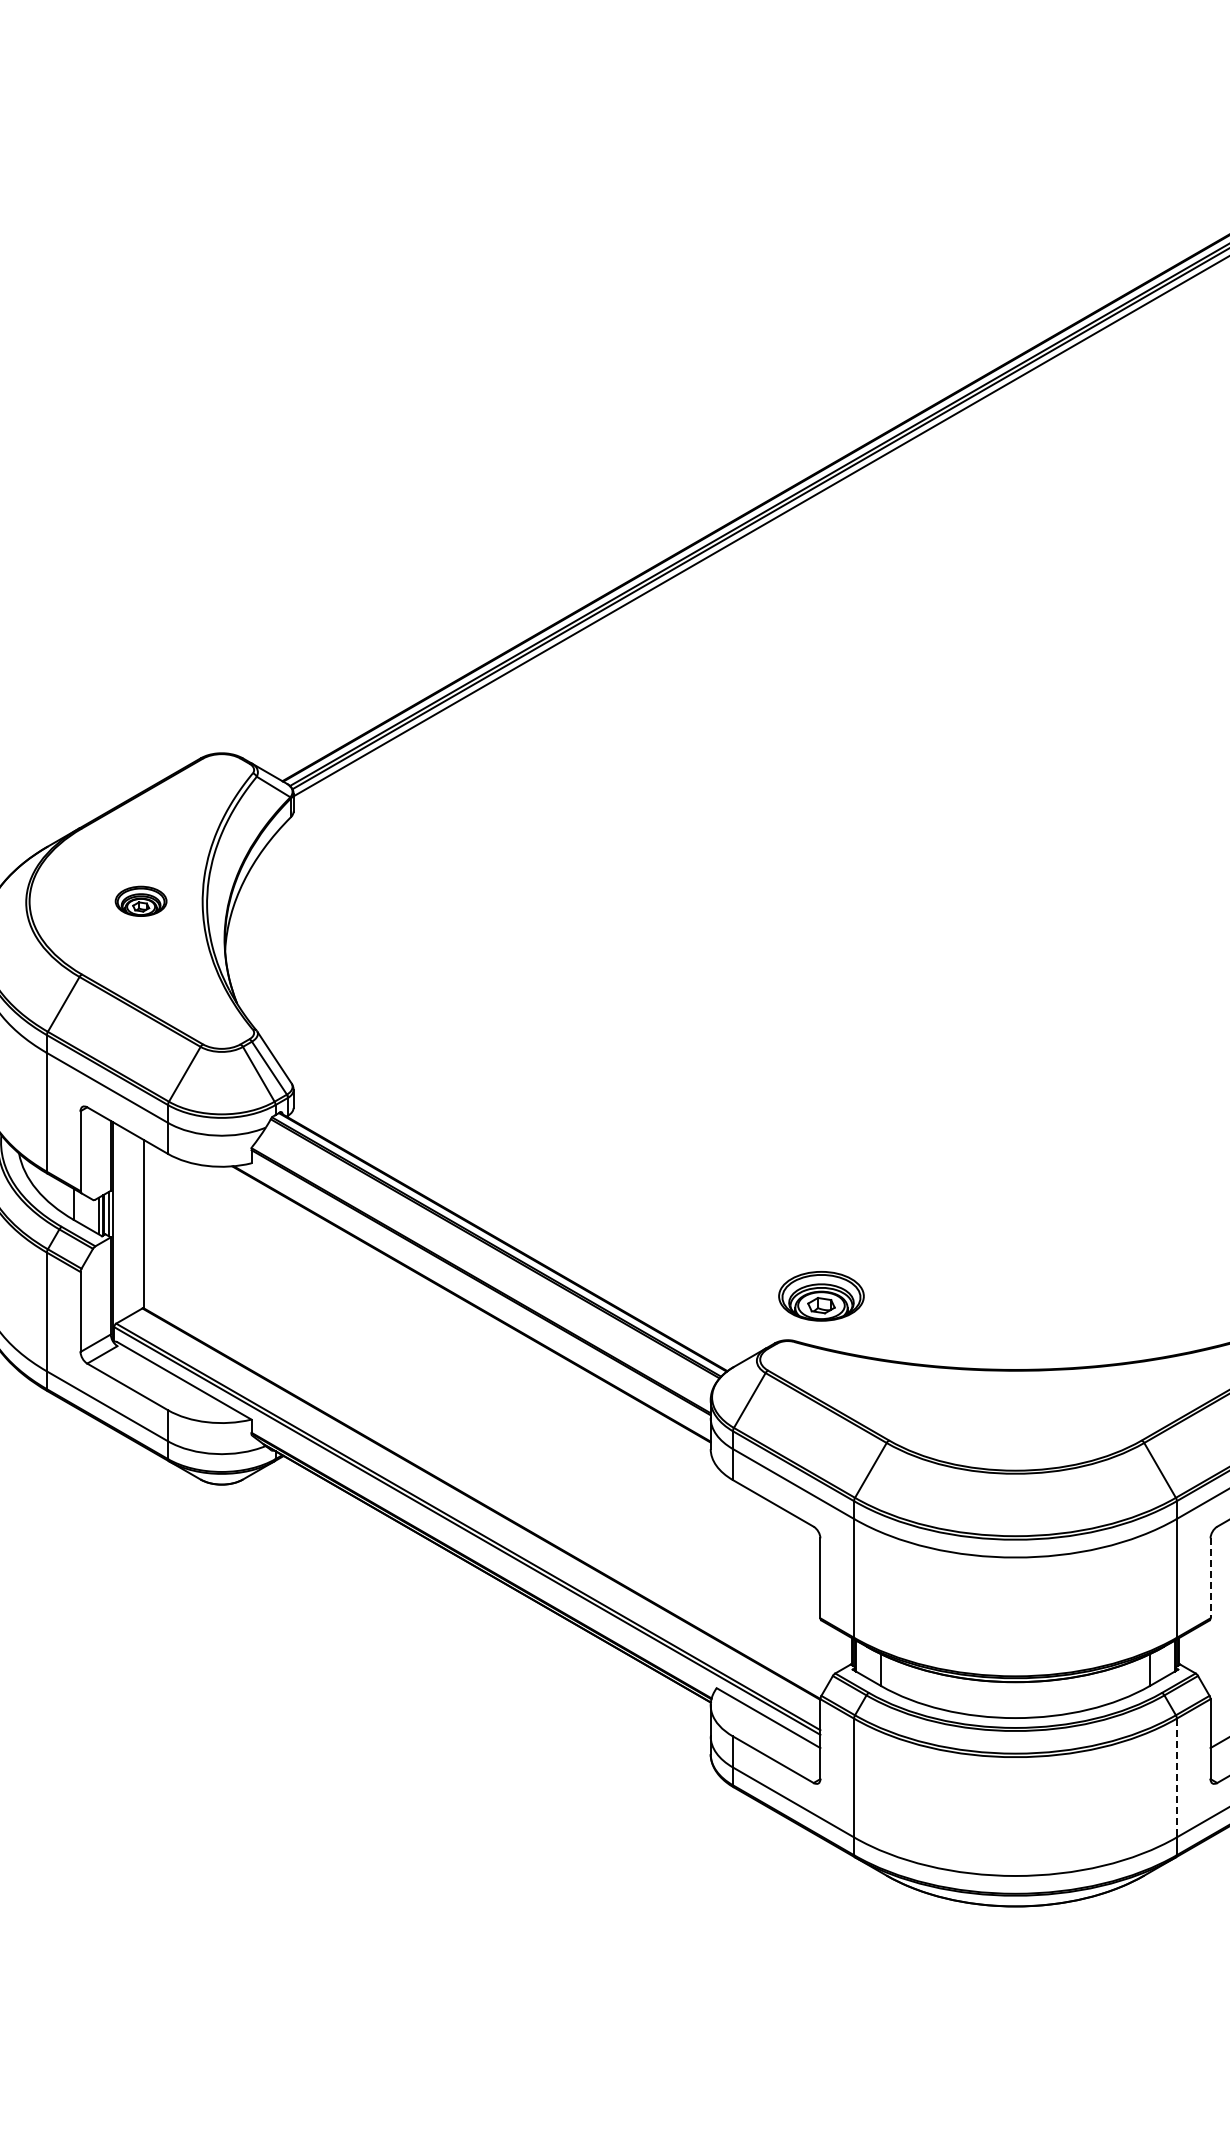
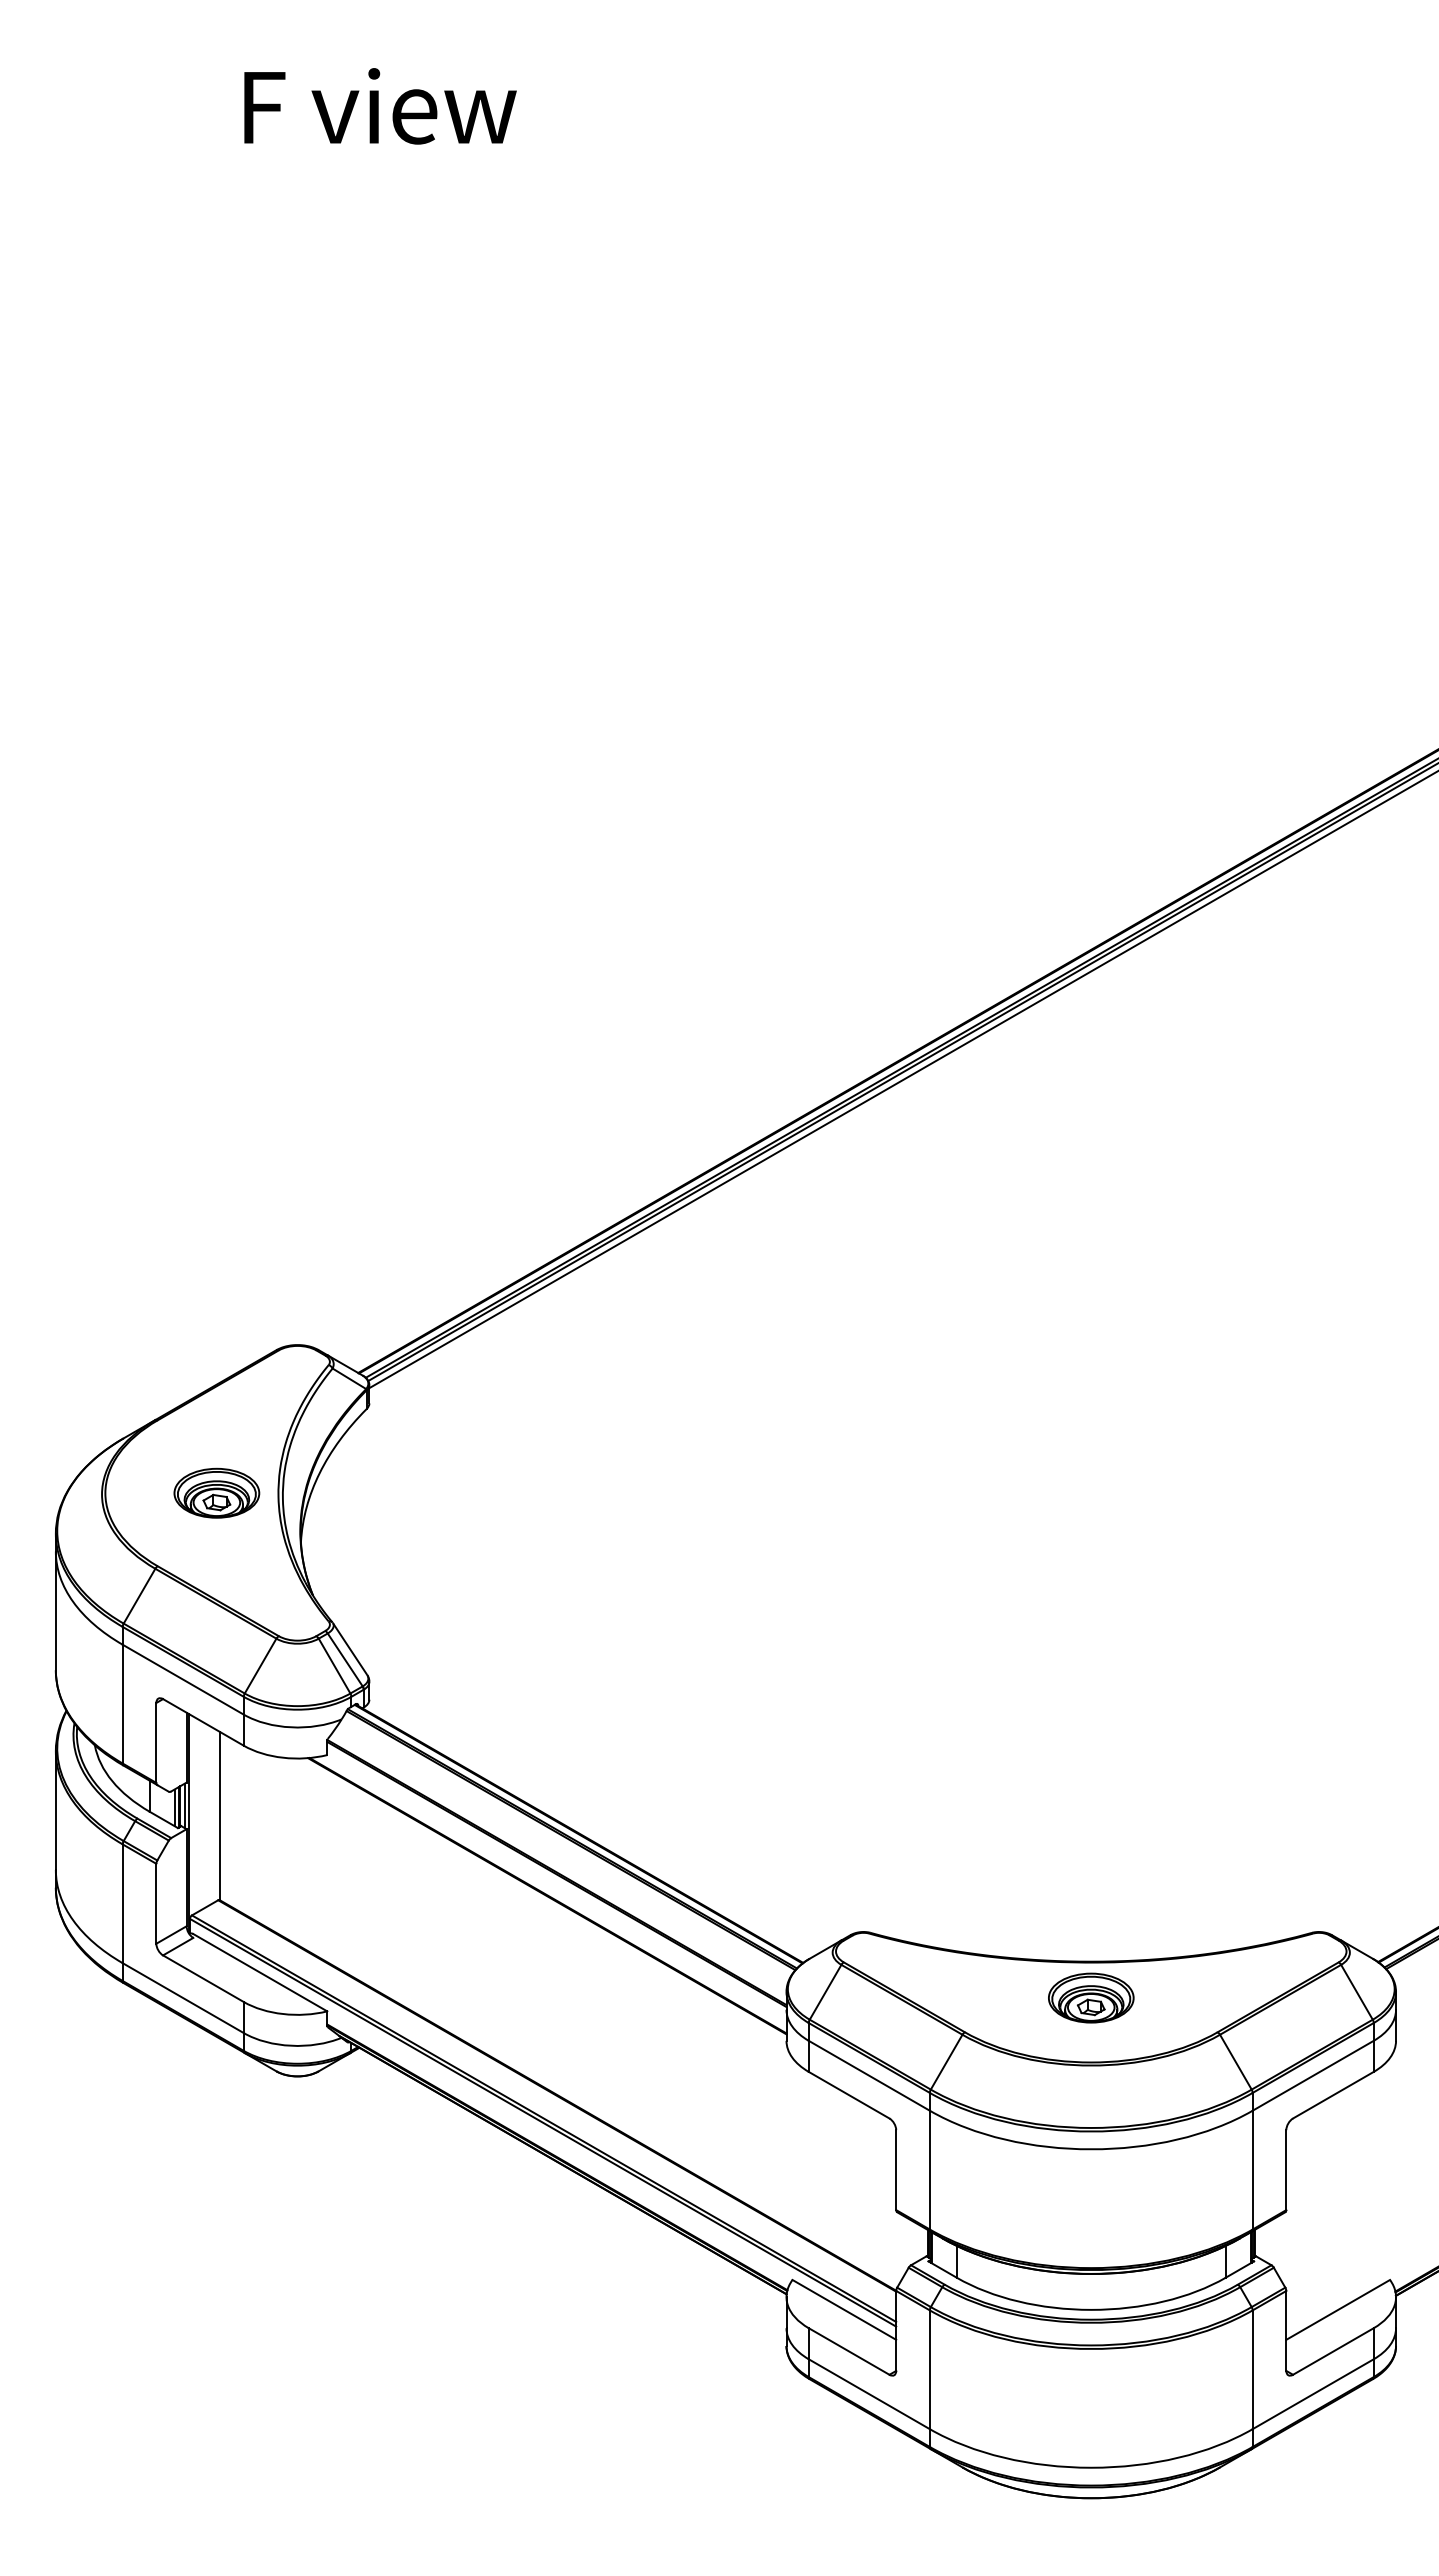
part: (140, 900) -> (216, 1492), size x1.67
part: (821, 1295) -> (1091, 1997), moved
line: (1210, 1578) -> (1286, 2170), dashed -> solid
line: (1176, 1778) -> (1252, 2370), dashed -> solid

